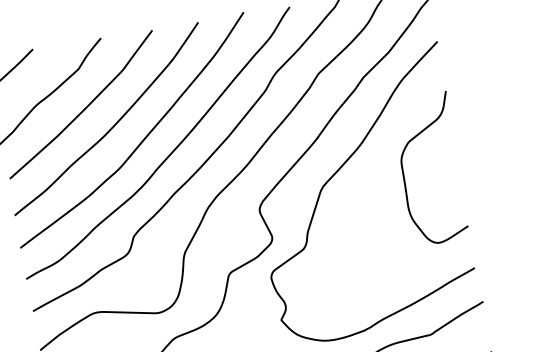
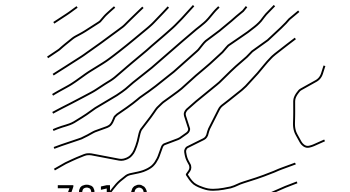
curve: (405, 173) -> (295, 106), moved

